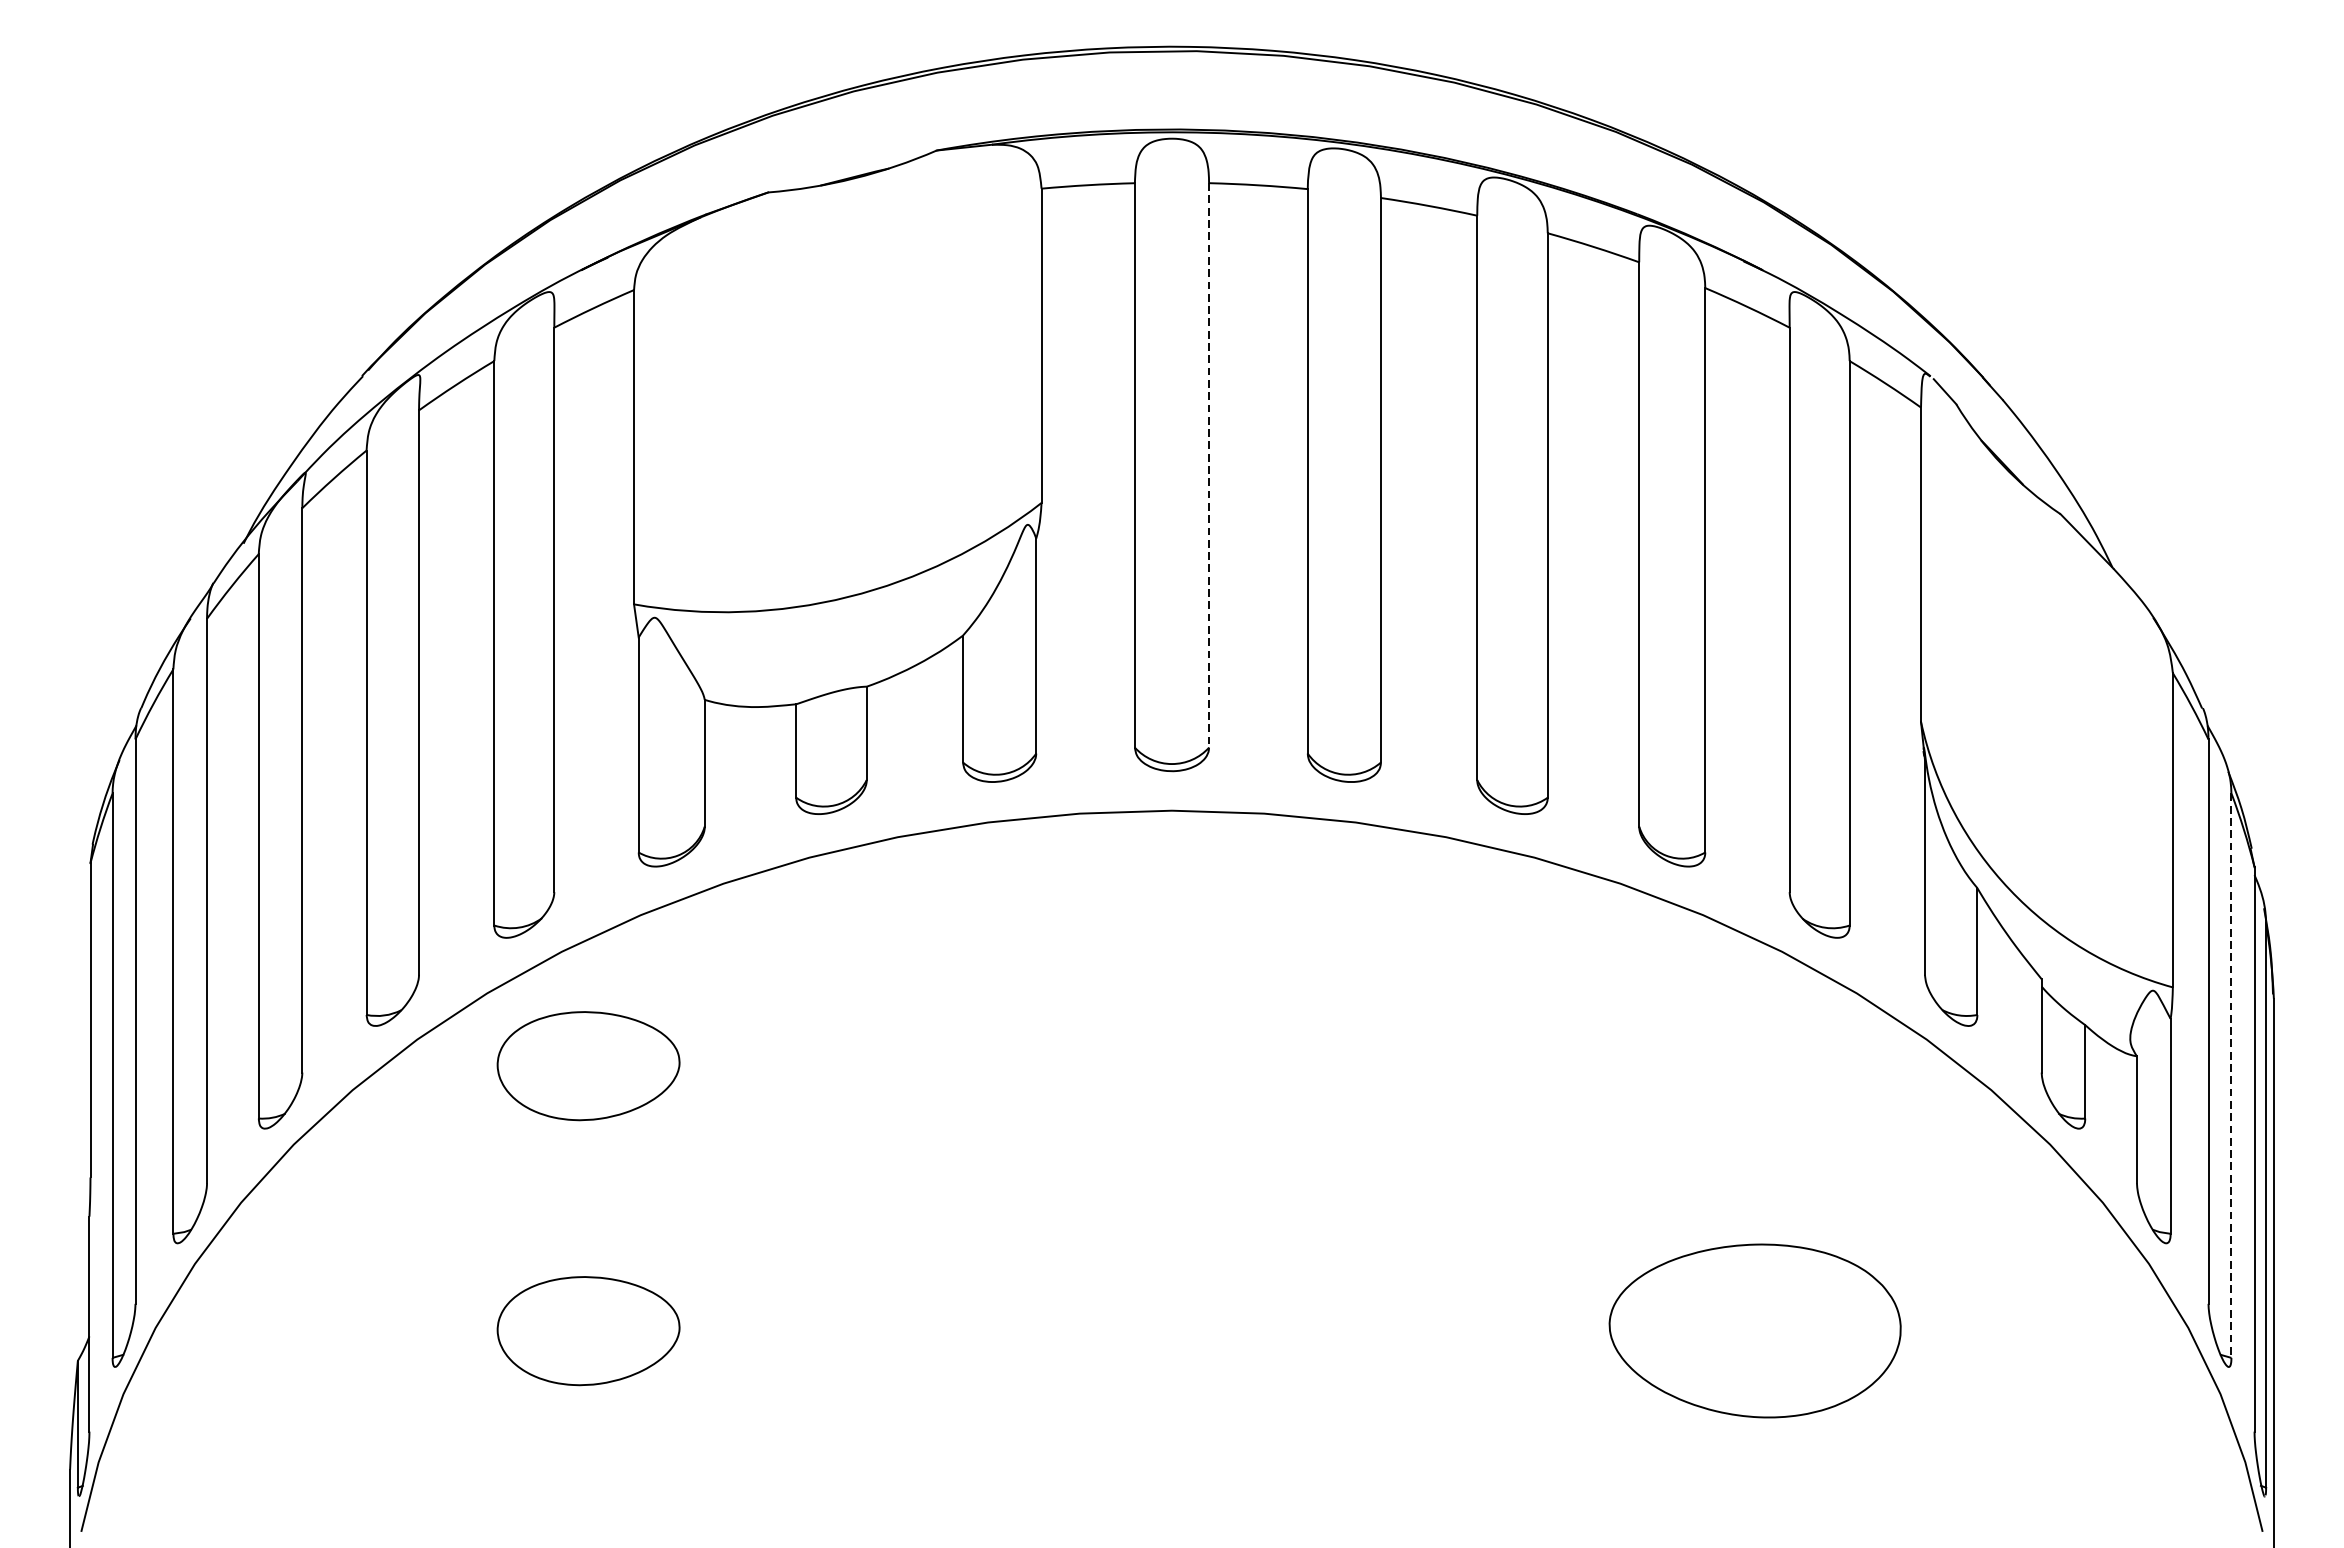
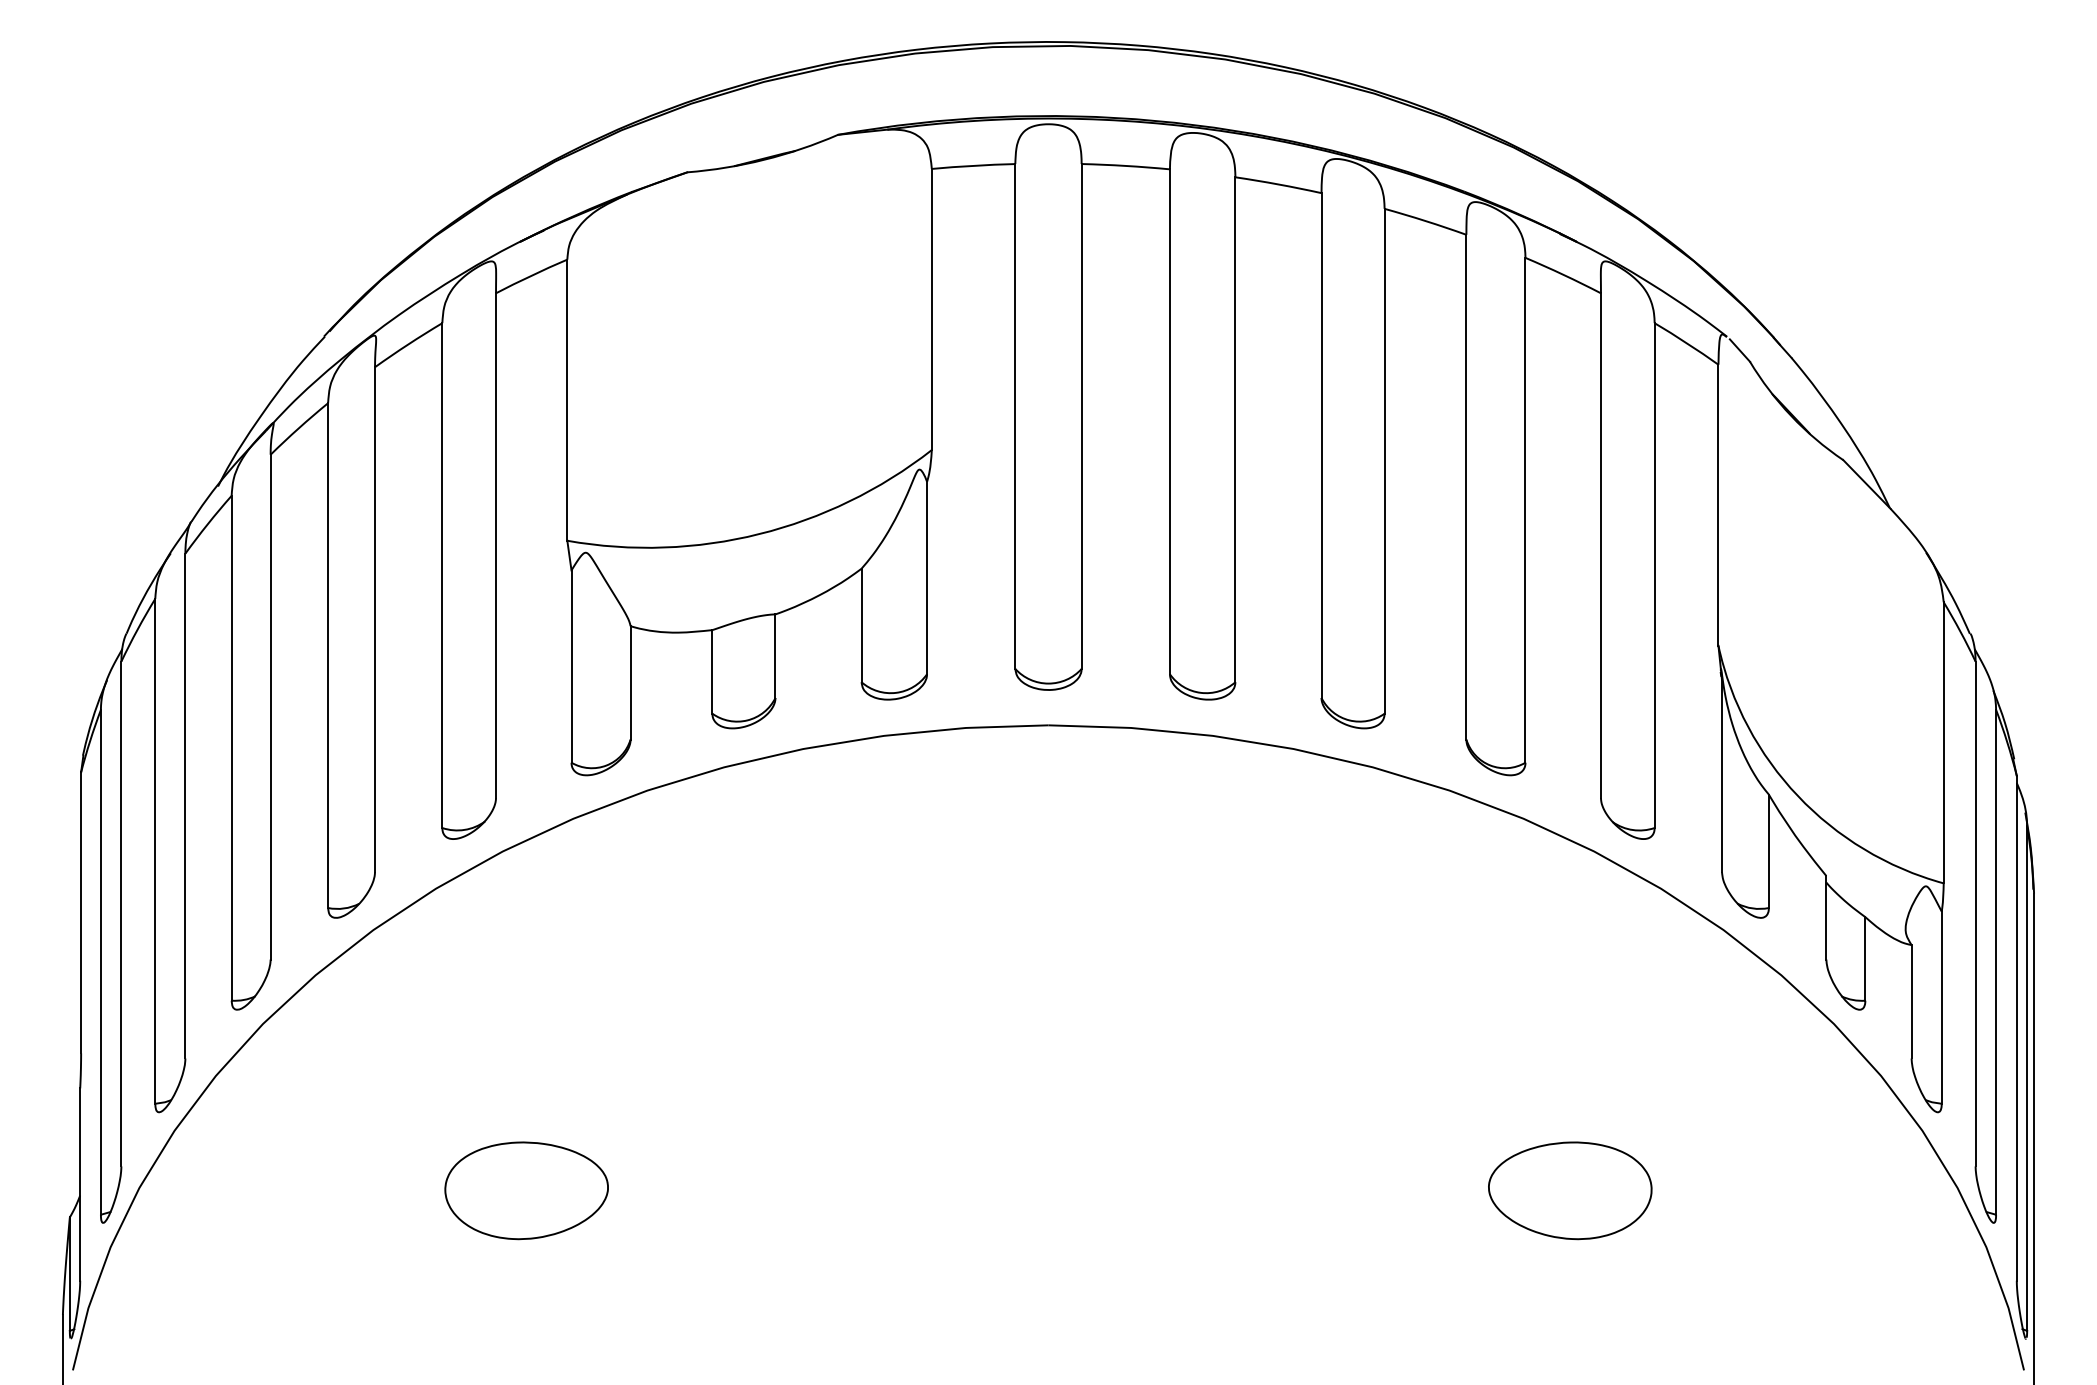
line: (1208, 465) -> (1081, 416), dashed -> solid
part: (588, 1065) -> (526, 953), removed
line: (2231, 1075) -> (1996, 962), dashed -> solid
part: (1755, 1330) -> (1570, 1190), size x0.62

